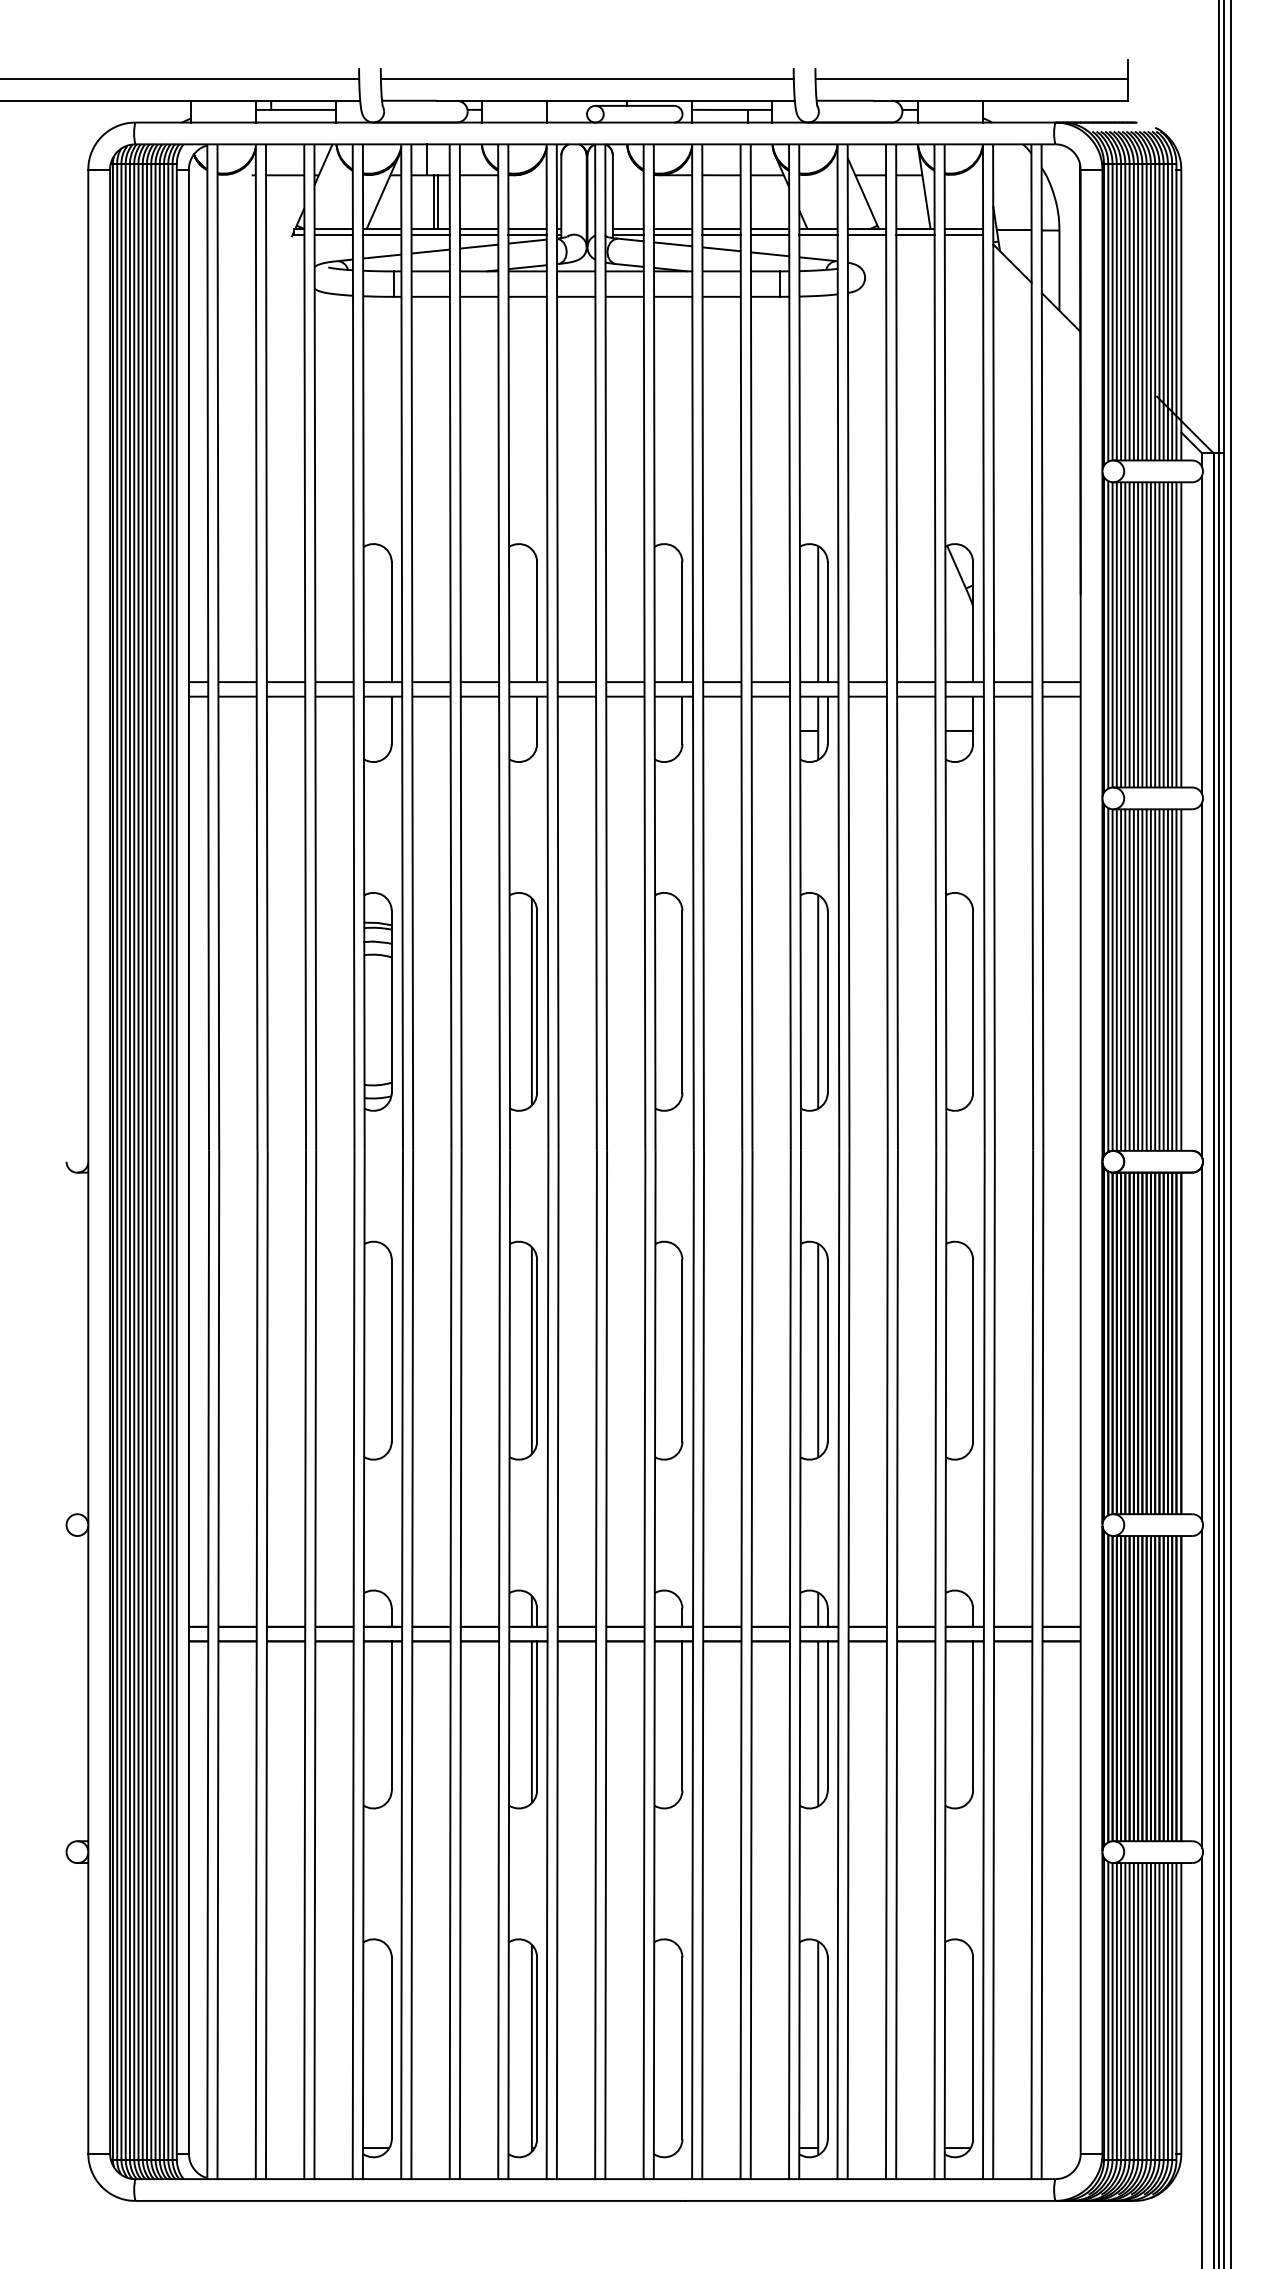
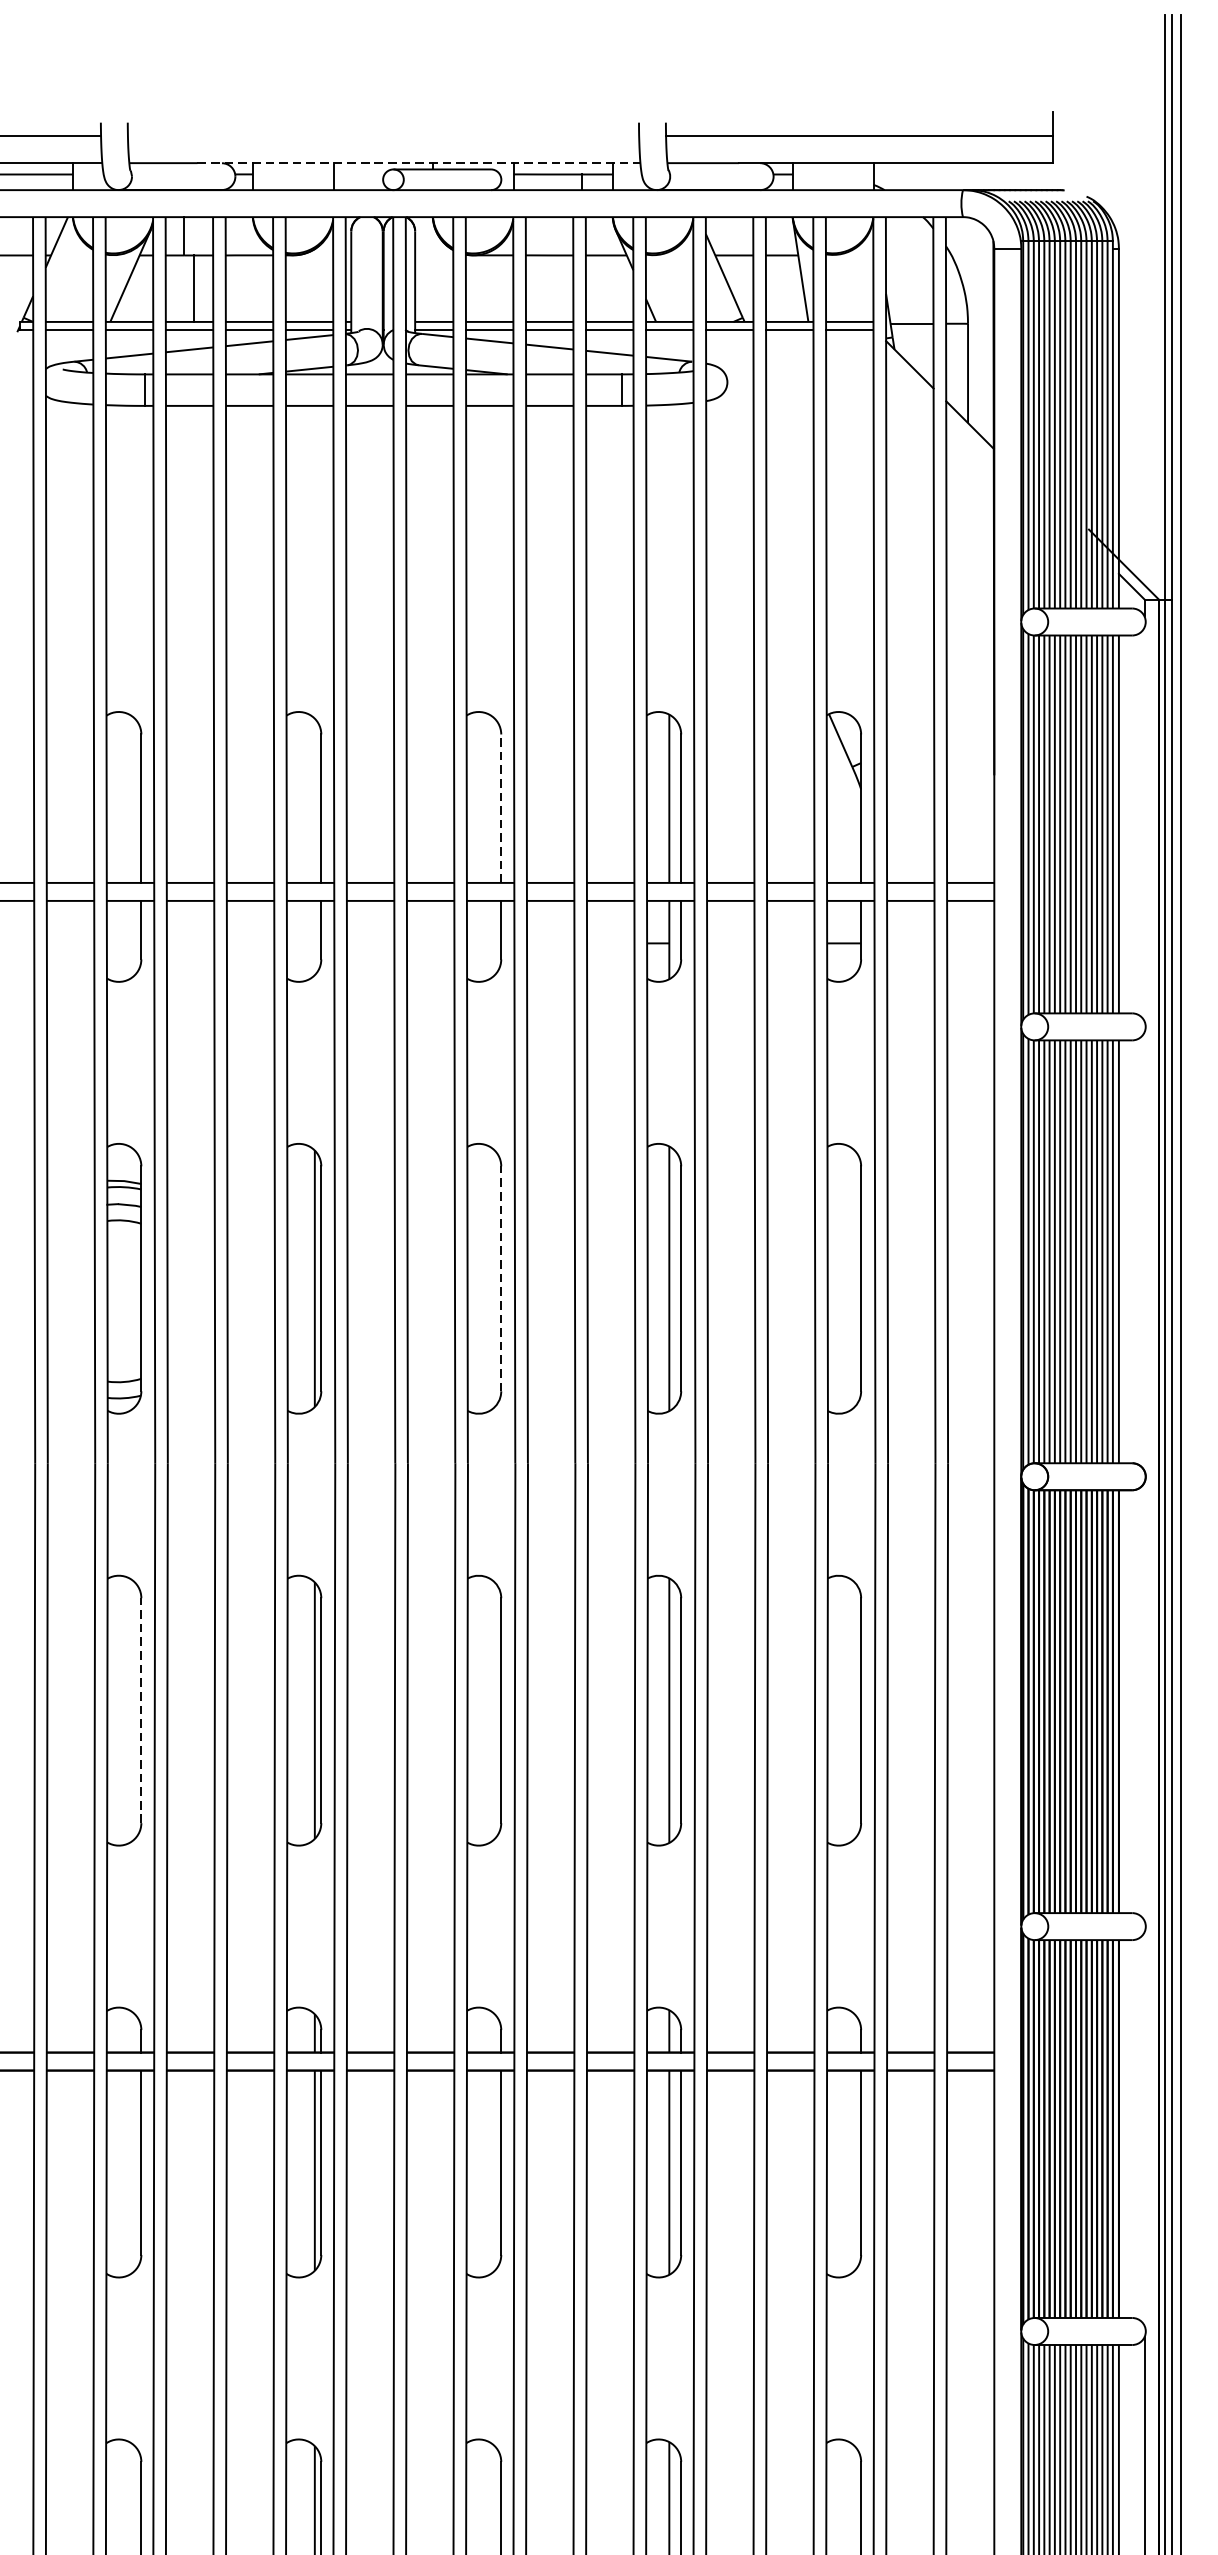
line: (586, 78) -> (382, 135), removed
line: (615, 100) -> (418, 162), solid -> dashed
line: (437, 202) -> (197, 289), removed
line: (682, 622) -> (501, 809), solid -> dashed
line: (1202, 634) -> (1145, 823), removed
line: (1202, 979) -> (1145, 1251), removed
line: (682, 1001) -> (501, 1278), solid -> dashed
line: (1202, 1343) -> (1145, 1701), removed
line: (391, 1350) -> (141, 1710), solid -> dashed
line: (1202, 1688) -> (1145, 2128), removed

